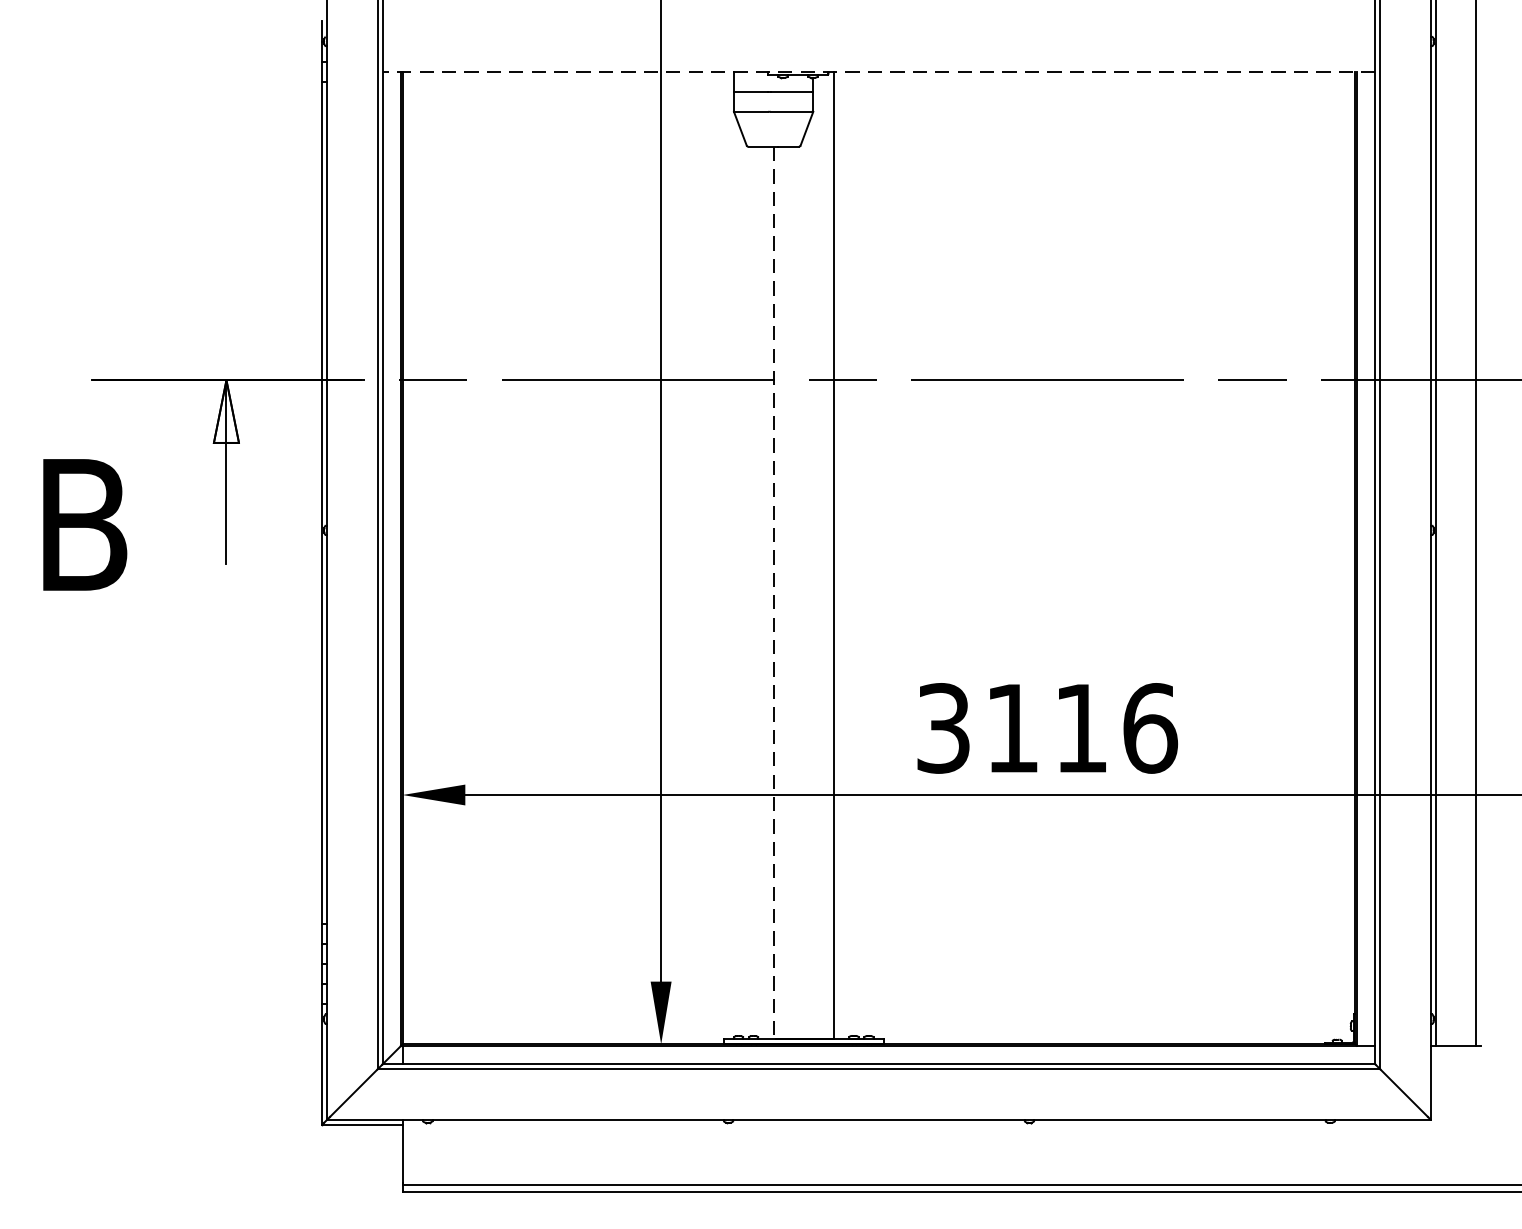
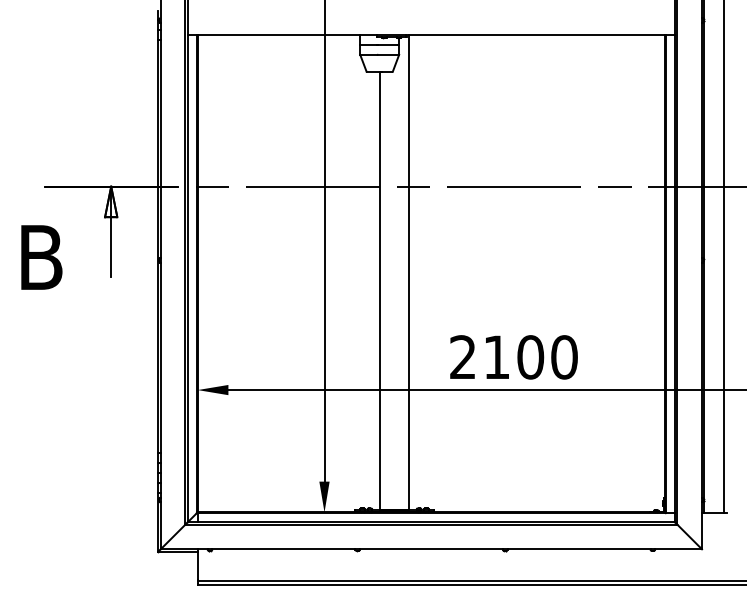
line: (879, 72) -> (431, 35), dashed -> solid
line: (773, 592) -> (379, 290), dashed -> solid
text: (1048, 728) -> (514, 357), 3116 -> 2100

